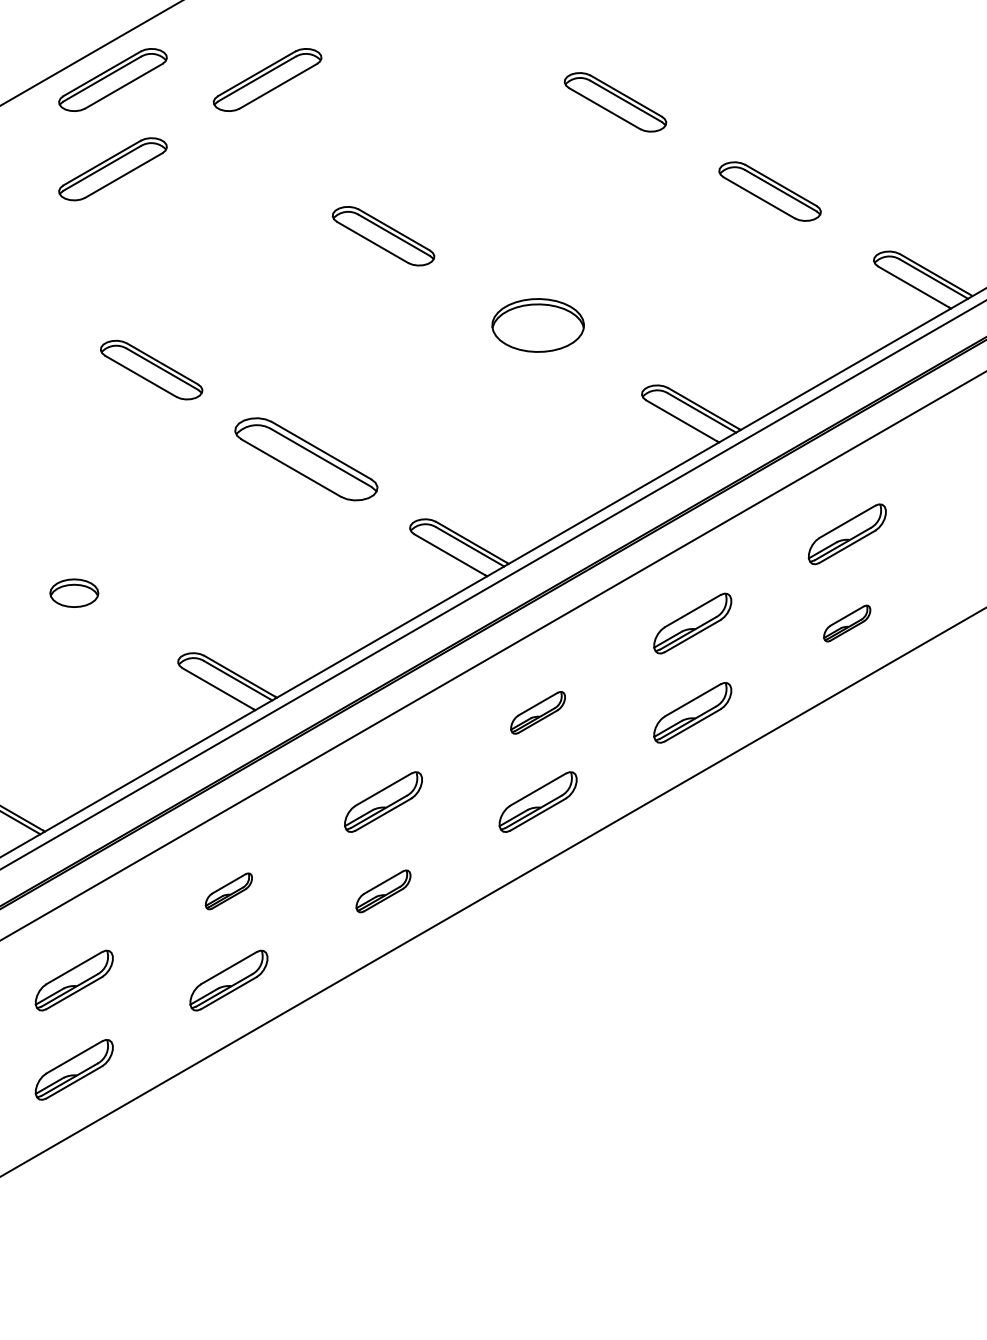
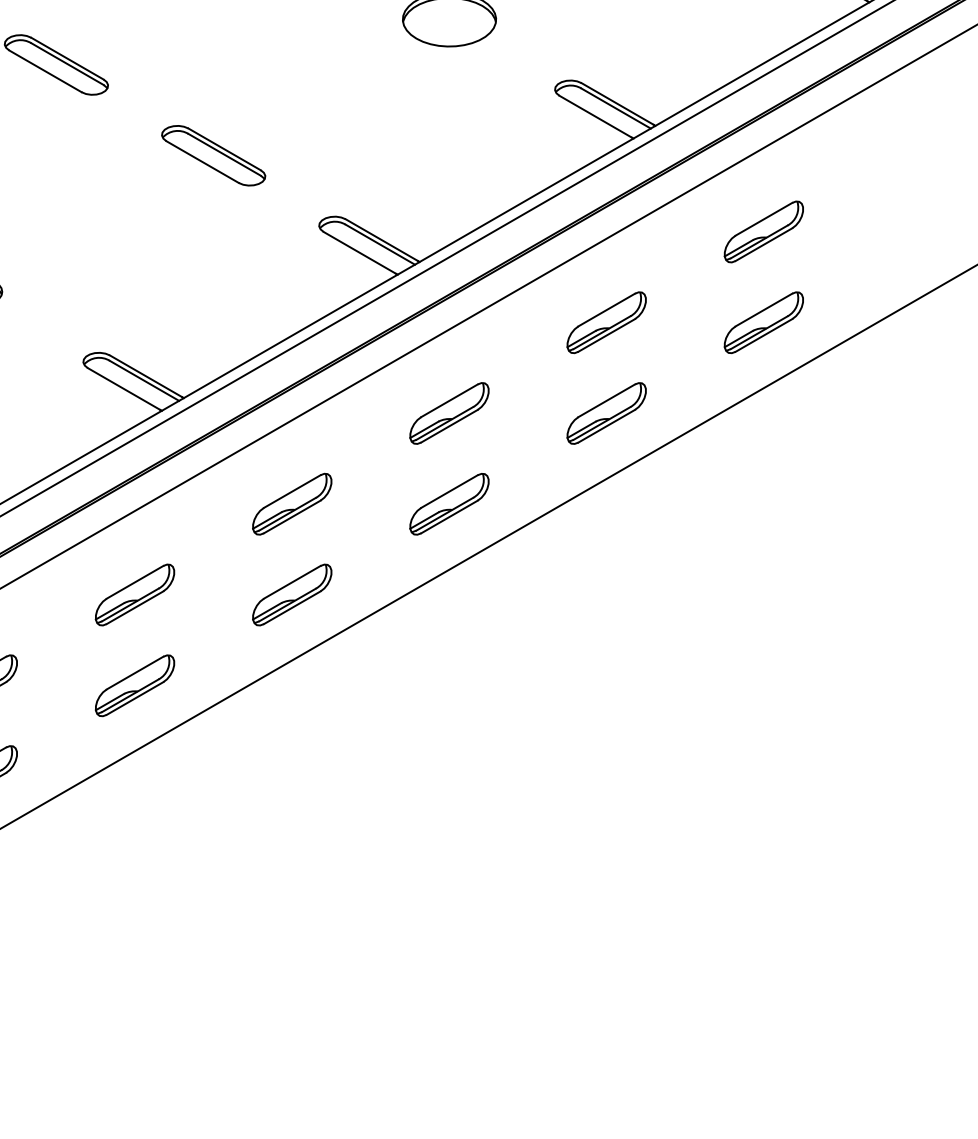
part: (305, 459) -> (212, 155), size x0.71
part: (846, 623) -> (763, 322), size x1.67
part: (537, 712) -> (448, 413), size x1.43
part: (228, 891) -> (134, 595), size x1.67
part: (383, 891) -> (292, 595), size x1.43

